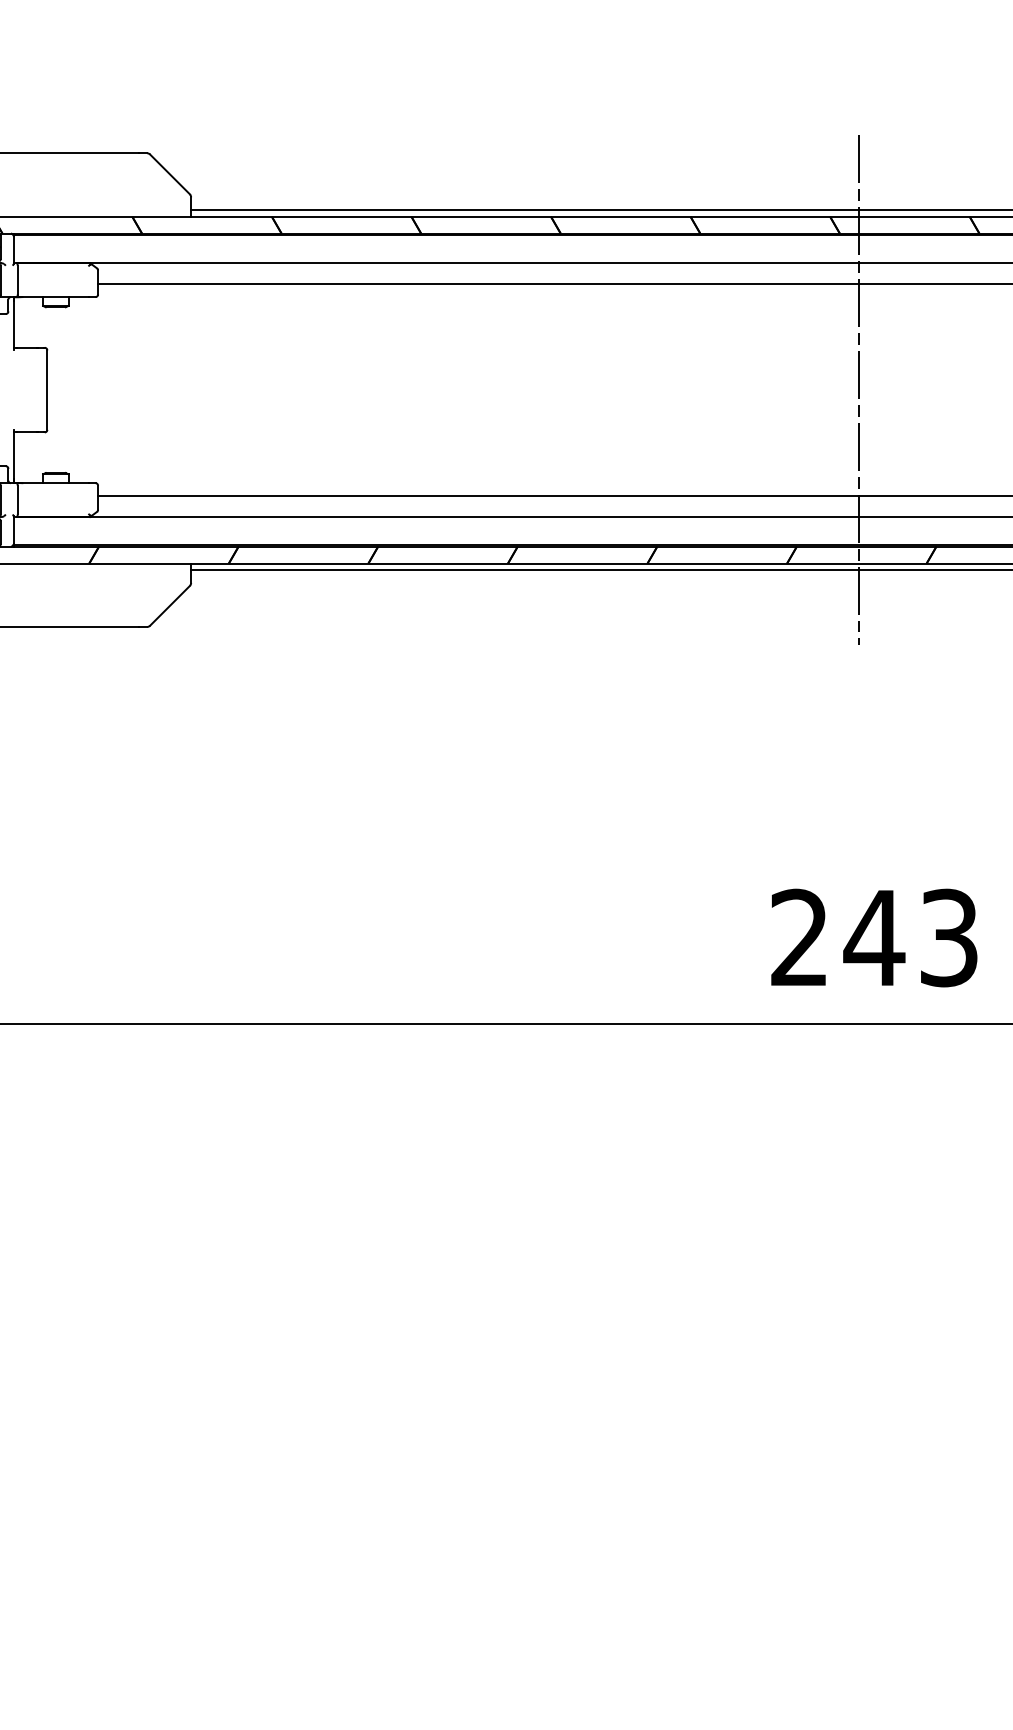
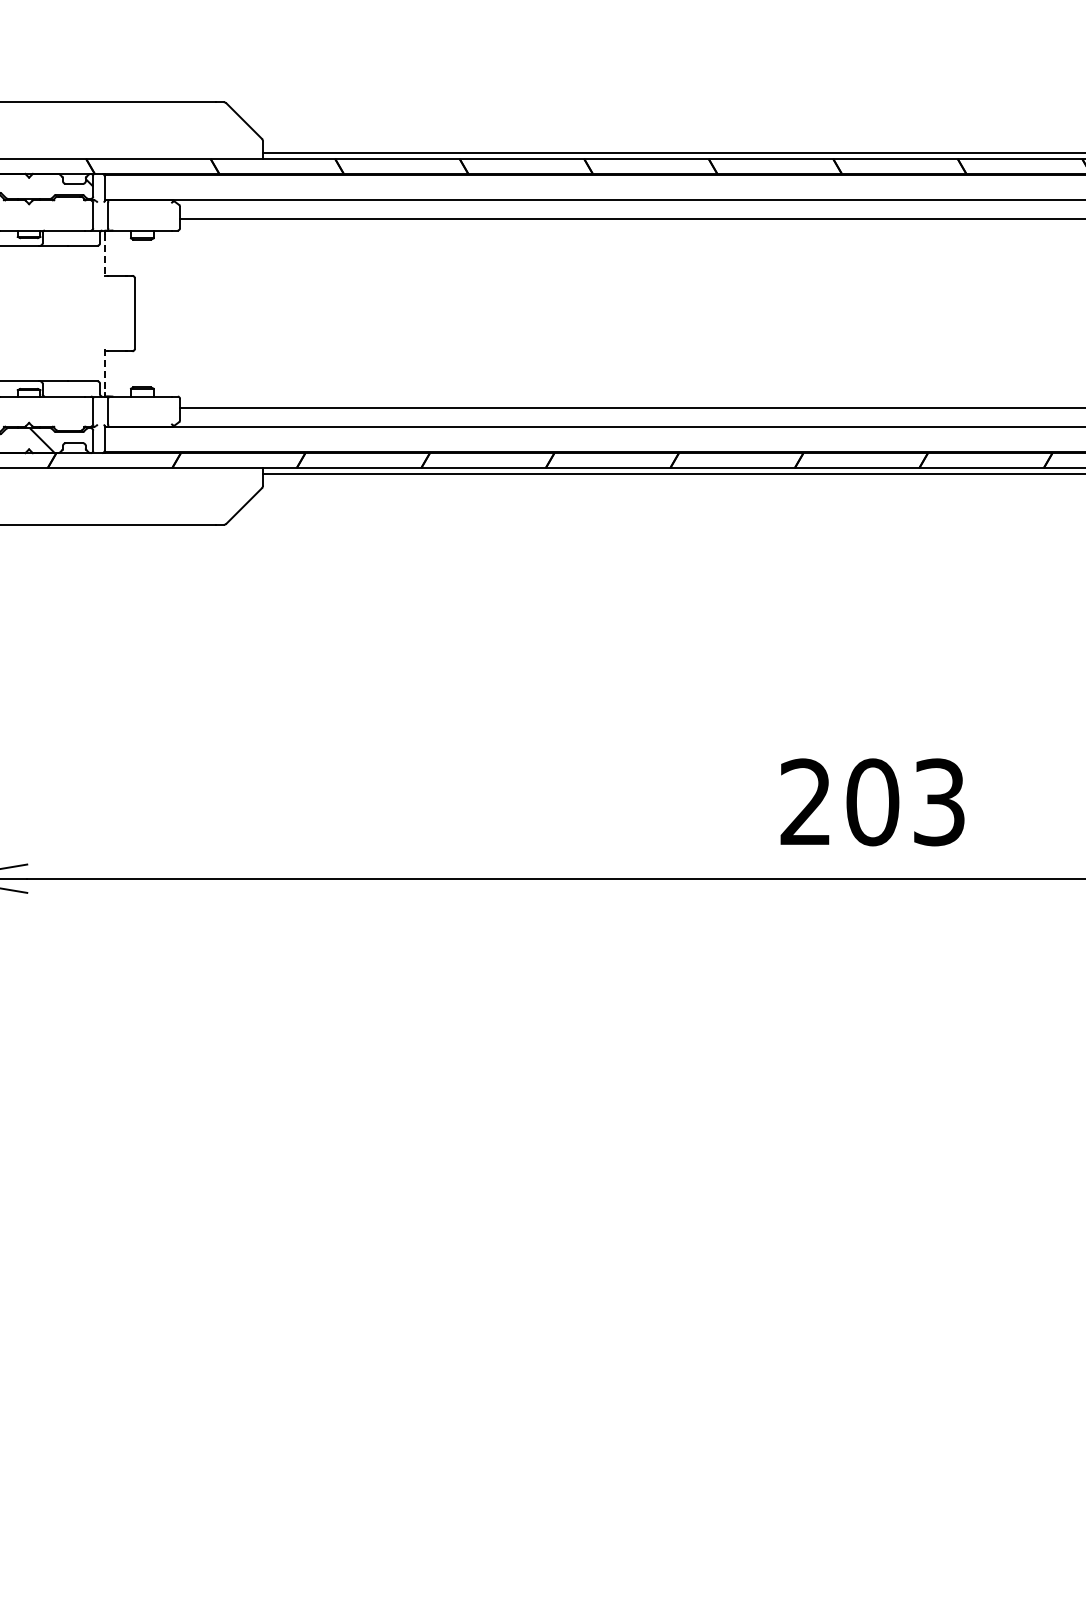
line: (13, 326) -> (104, 256), solid -> dashed
line: (859, 390) -> (859, 313), removed
line: (13, 453) -> (104, 370), solid -> dashed
text: (874, 938) -> (872, 802), 243 -> 203

